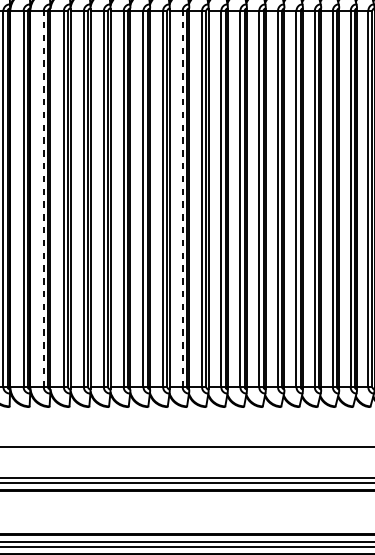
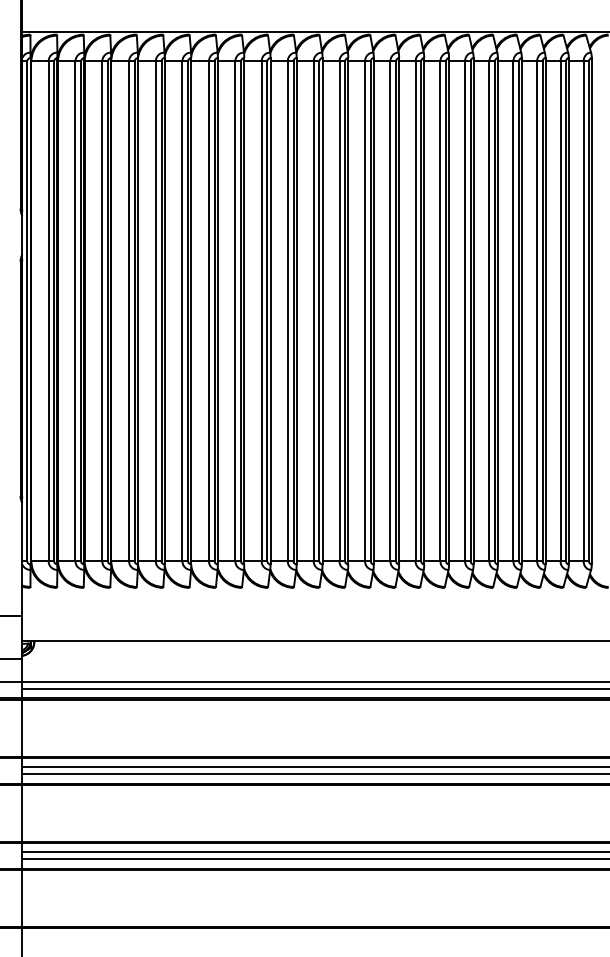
line: (44, 199) -> (129, 311), dashed -> solid
line: (182, 199) -> (313, 311), dashed -> solid

